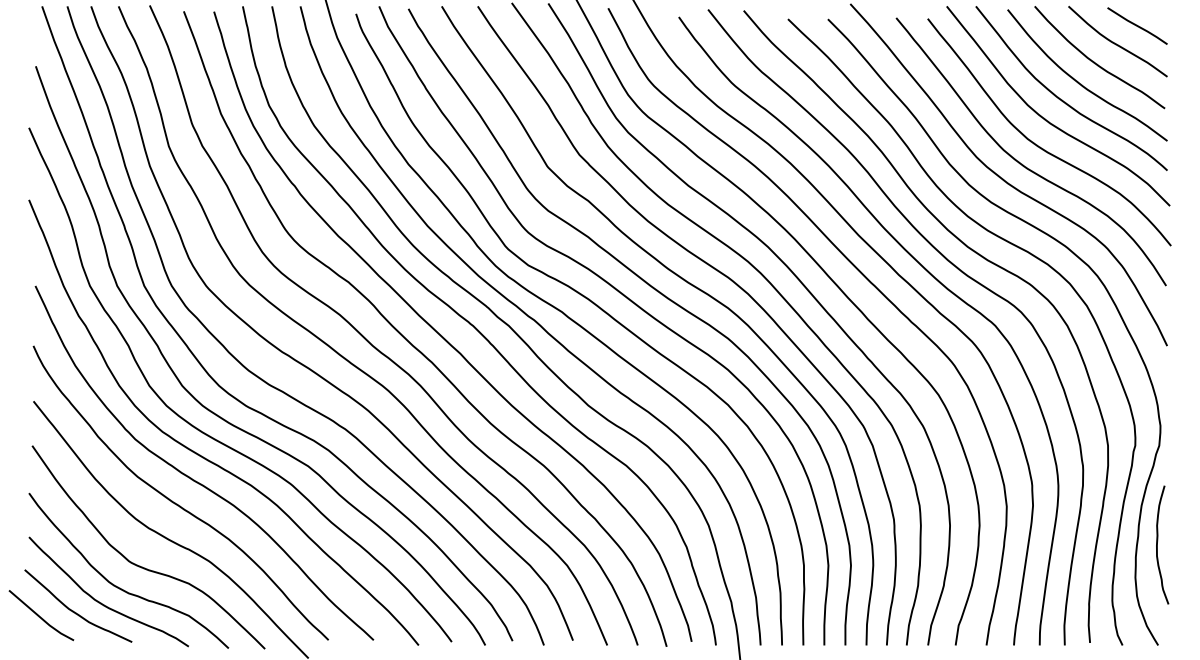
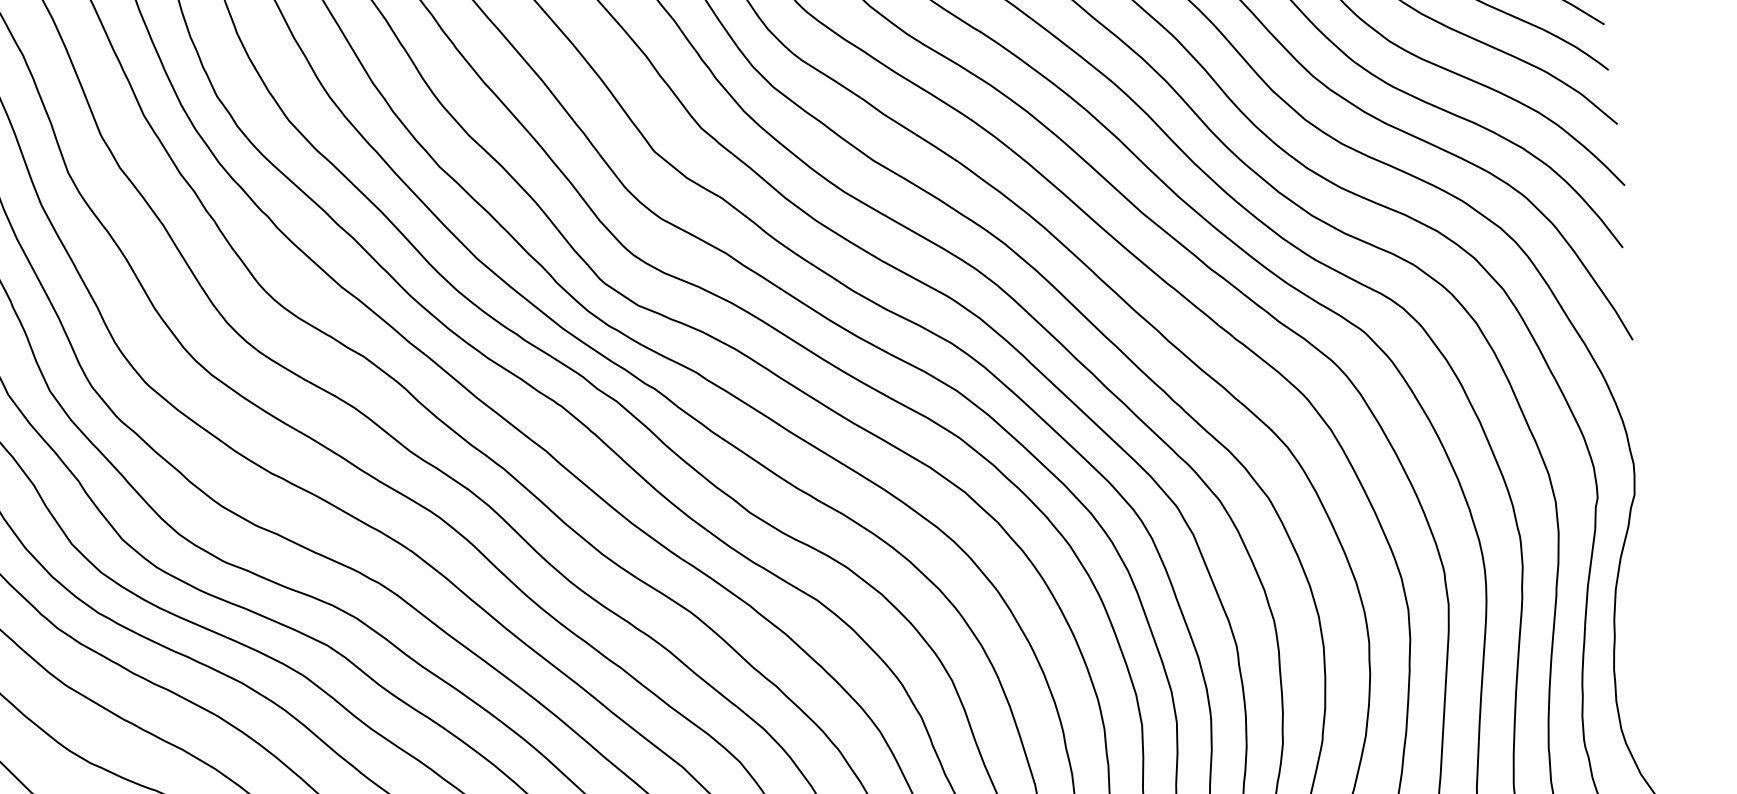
curve: (1157, 544) -> (1645, 646), removed

